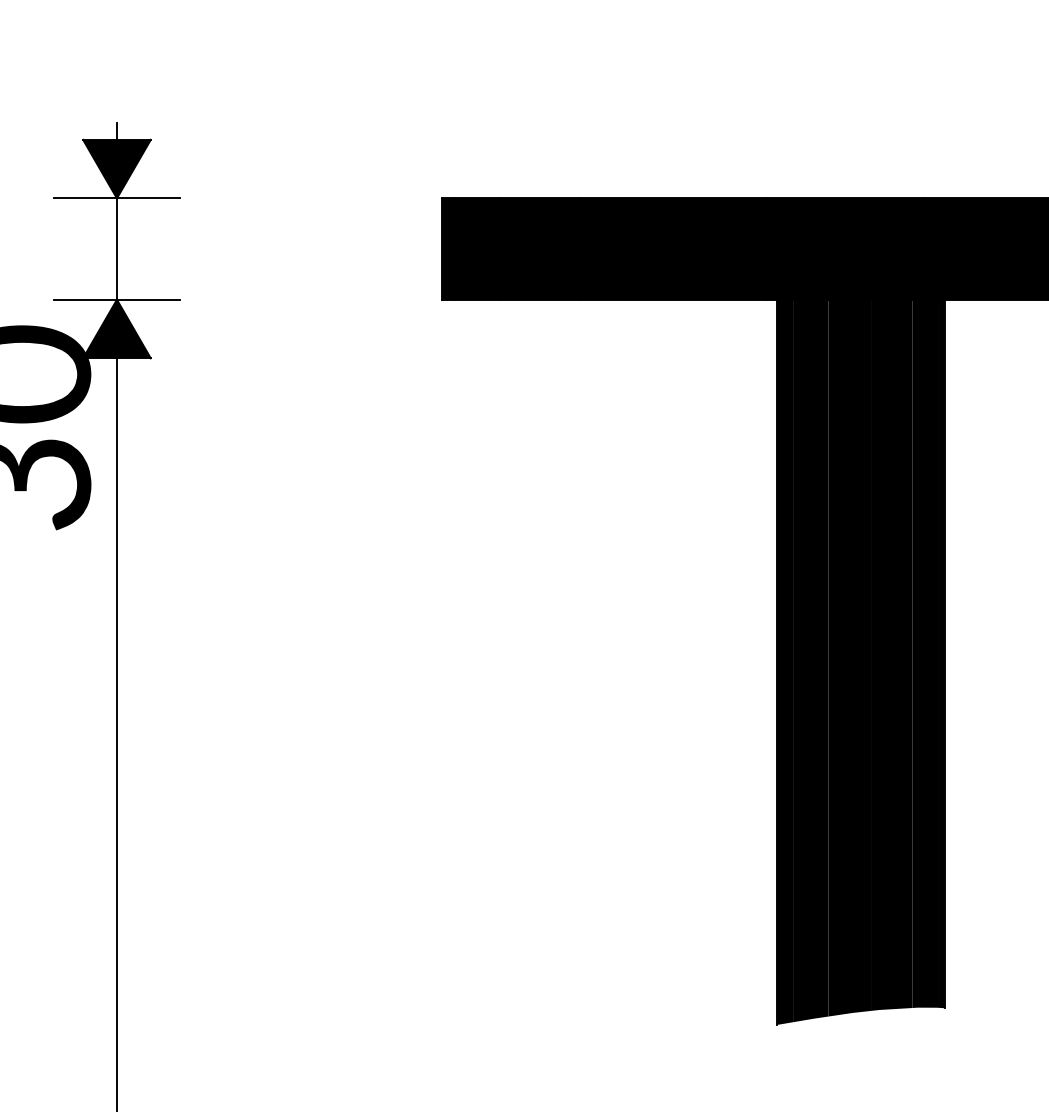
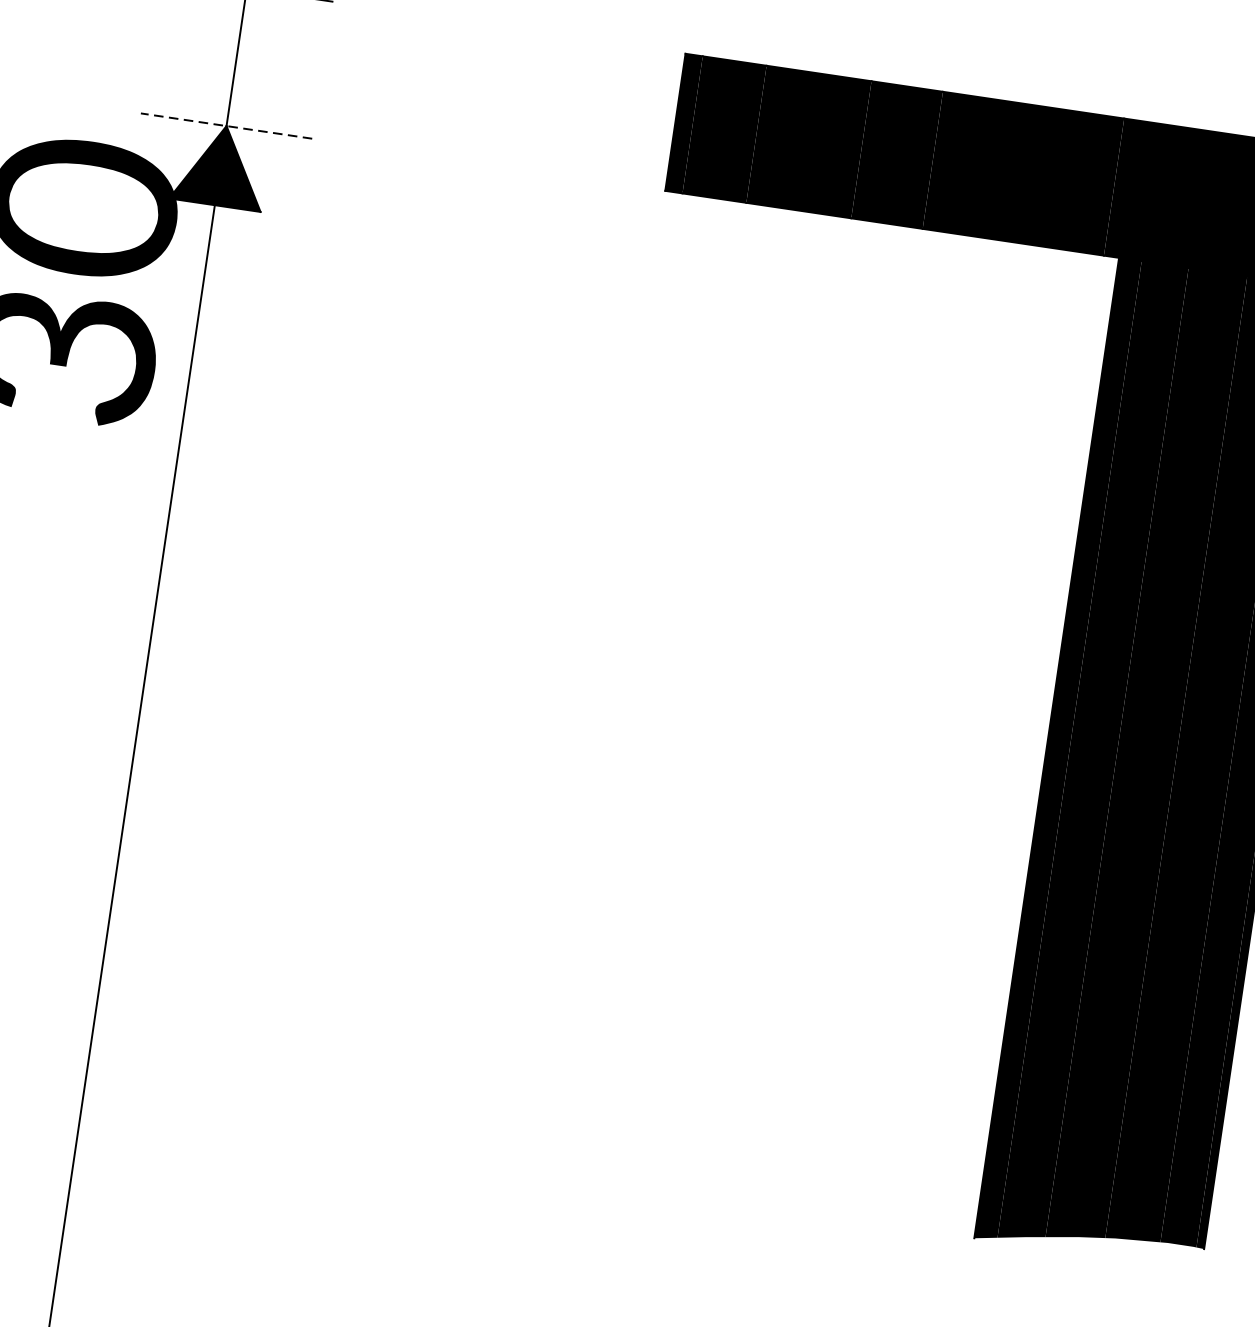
line: (116, 299) -> (225, 125), solid -> dashed

